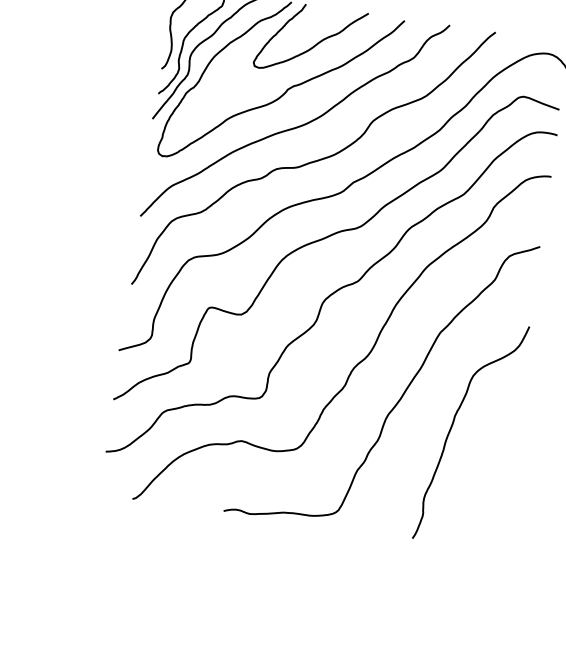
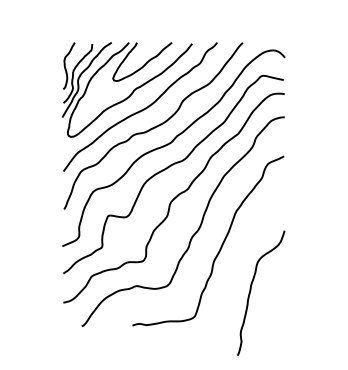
curve: (454, 425) -> (251, 290), moved

